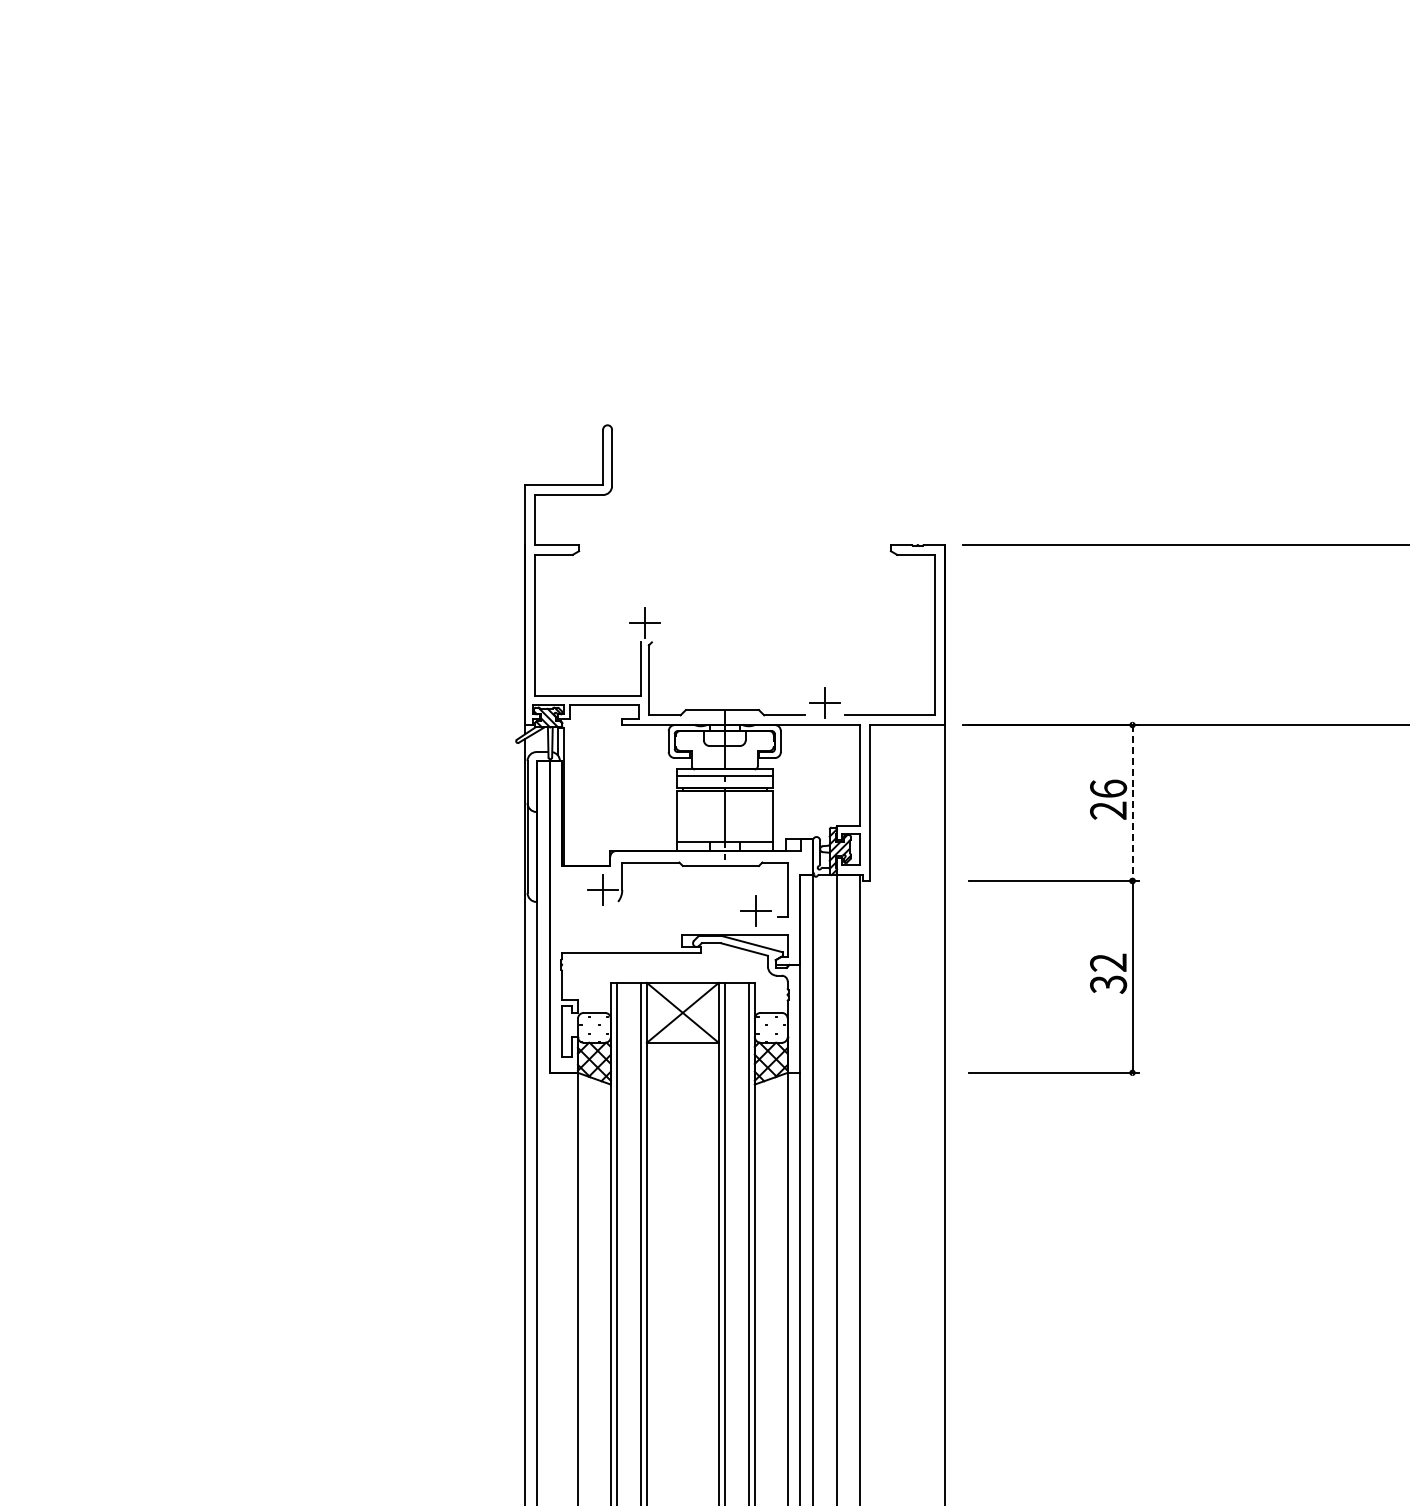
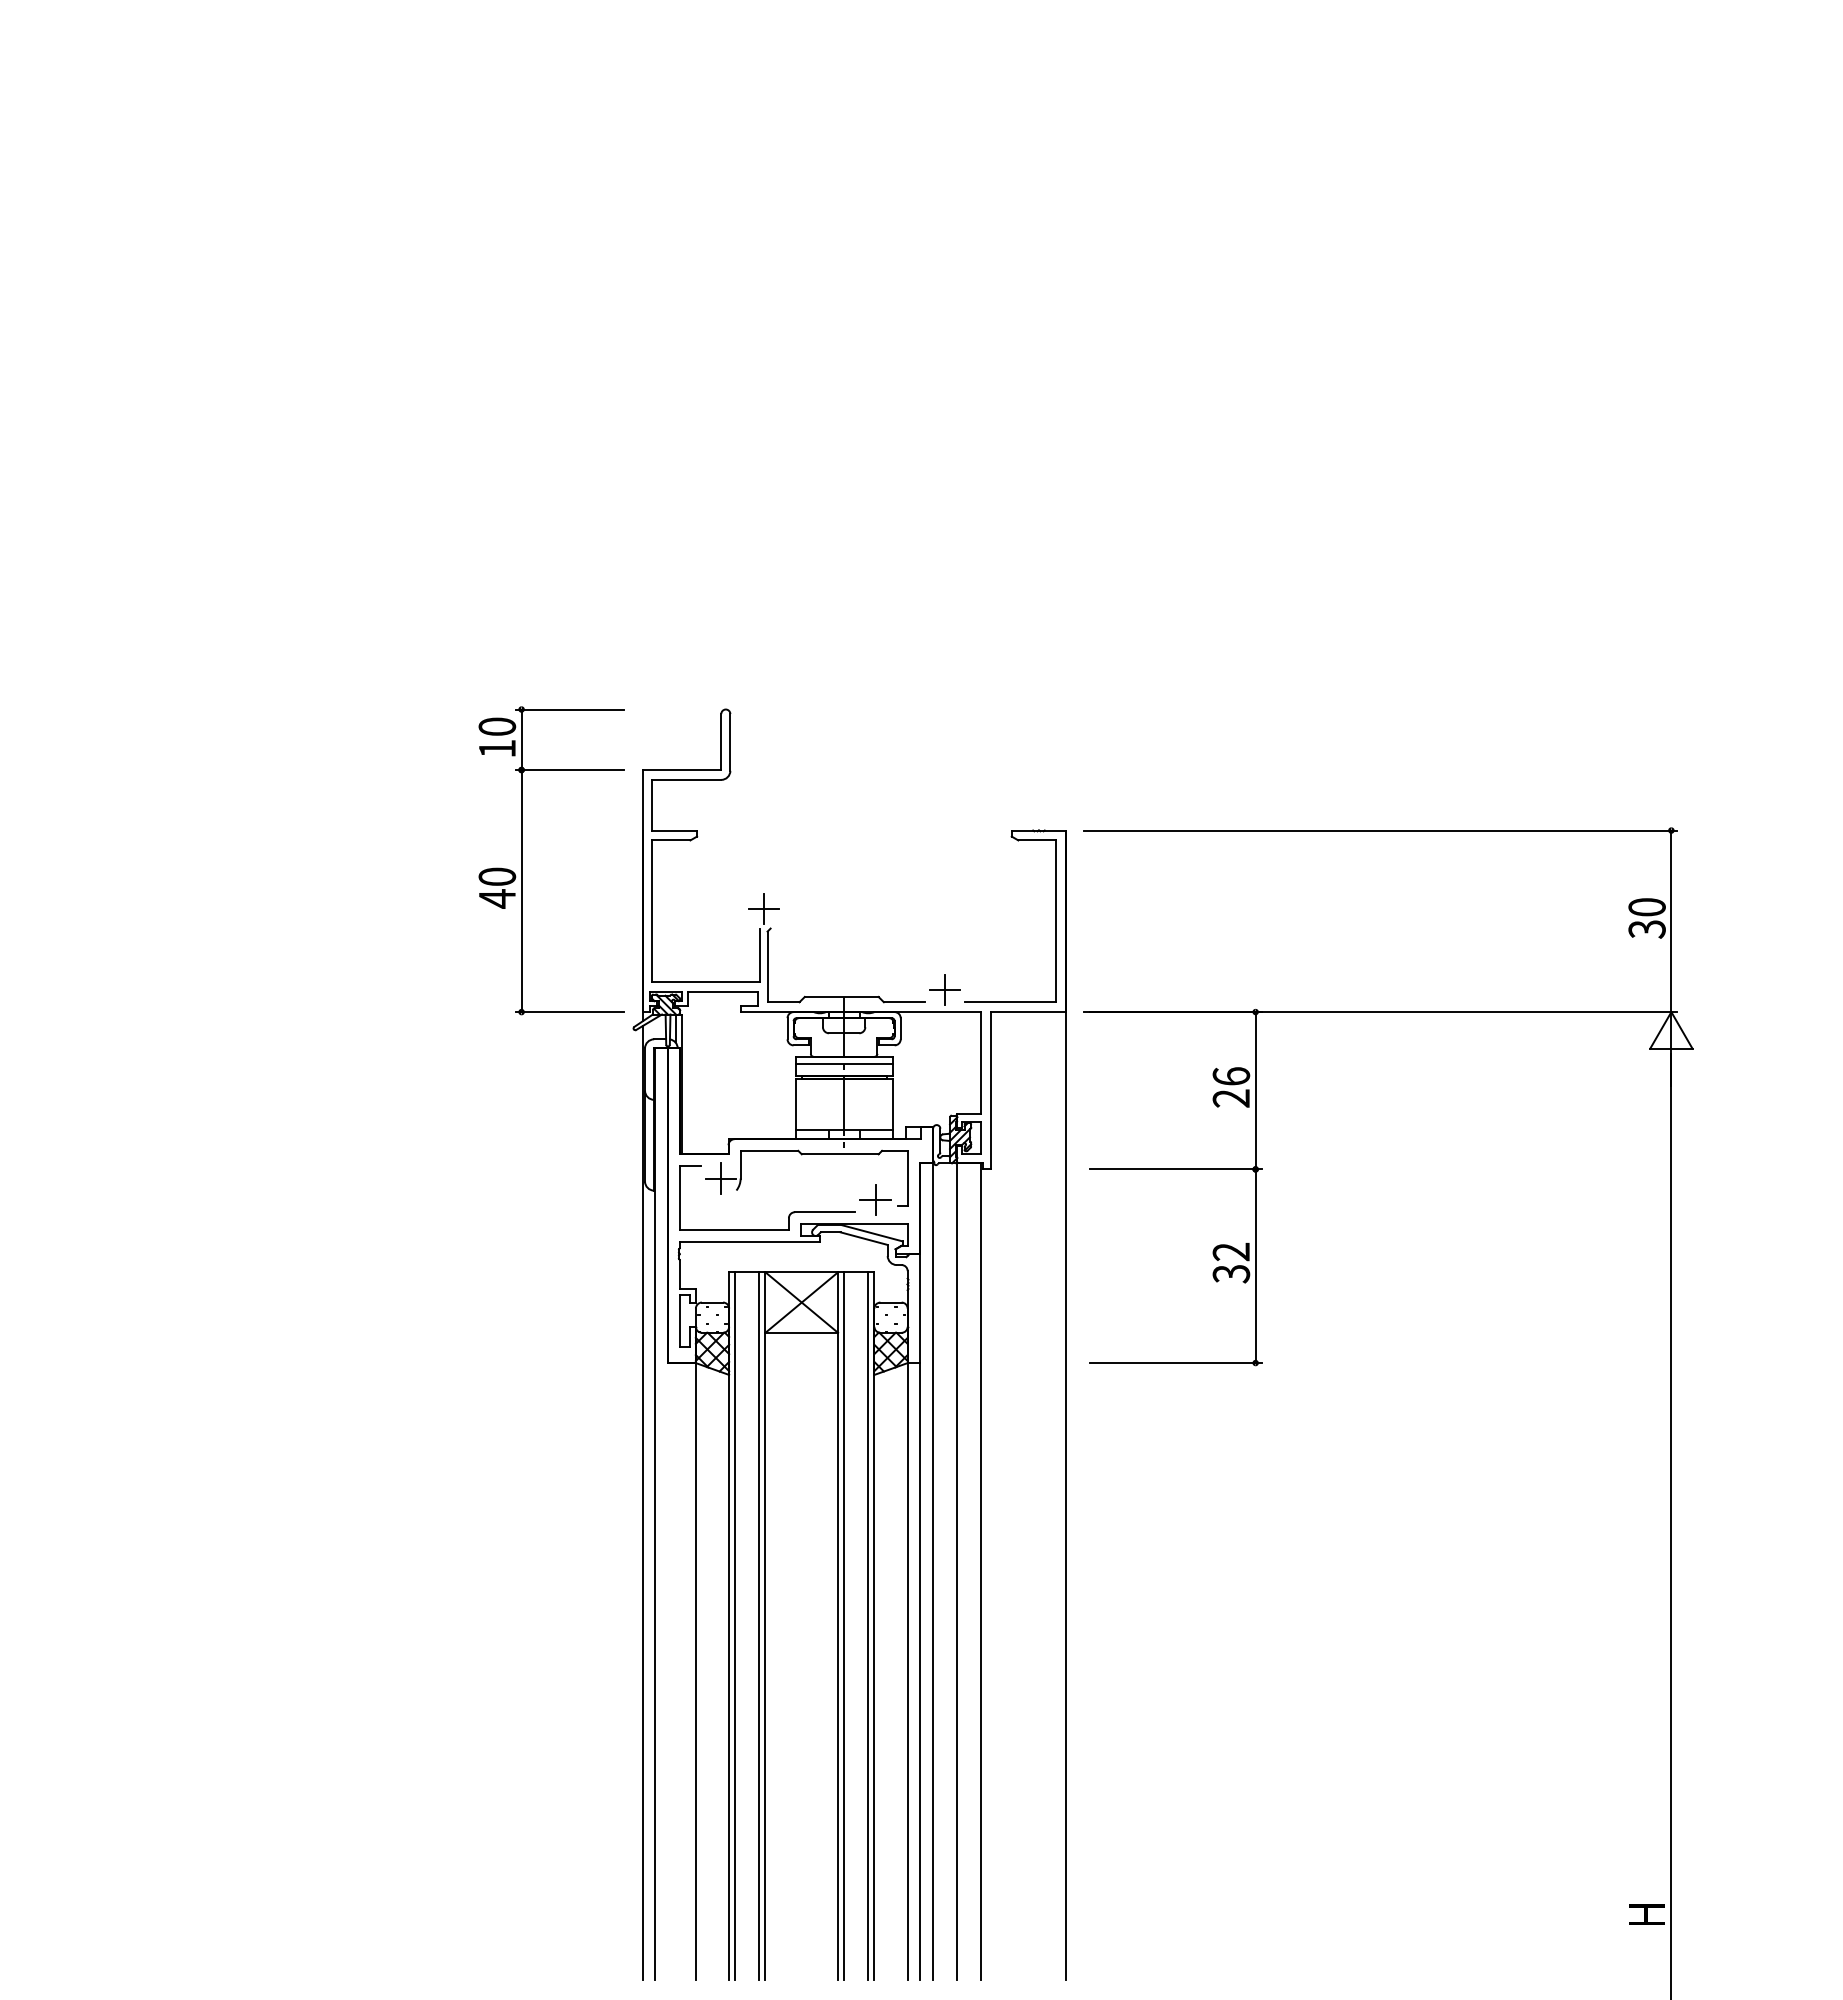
part: (406, 574) -> (522, 860), added
line: (1132, 802) -> (1255, 1090), dashed -> solid
part: (670, 924) -> (789, 1213), added

